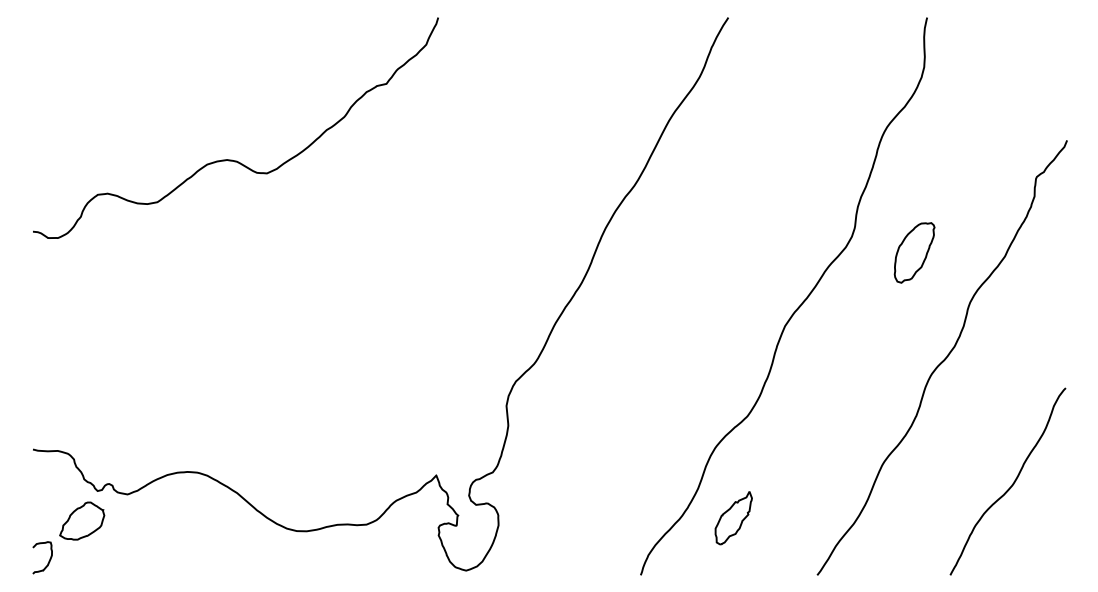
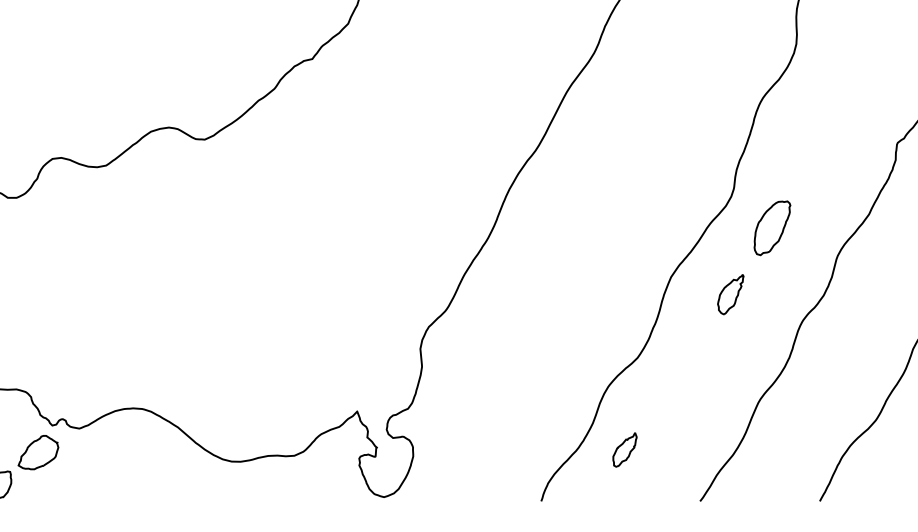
part: (914, 252) -> (772, 227), moved
part: (851, 345) -> (730, 294), added
part: (733, 517) -> (624, 449), size x0.71

